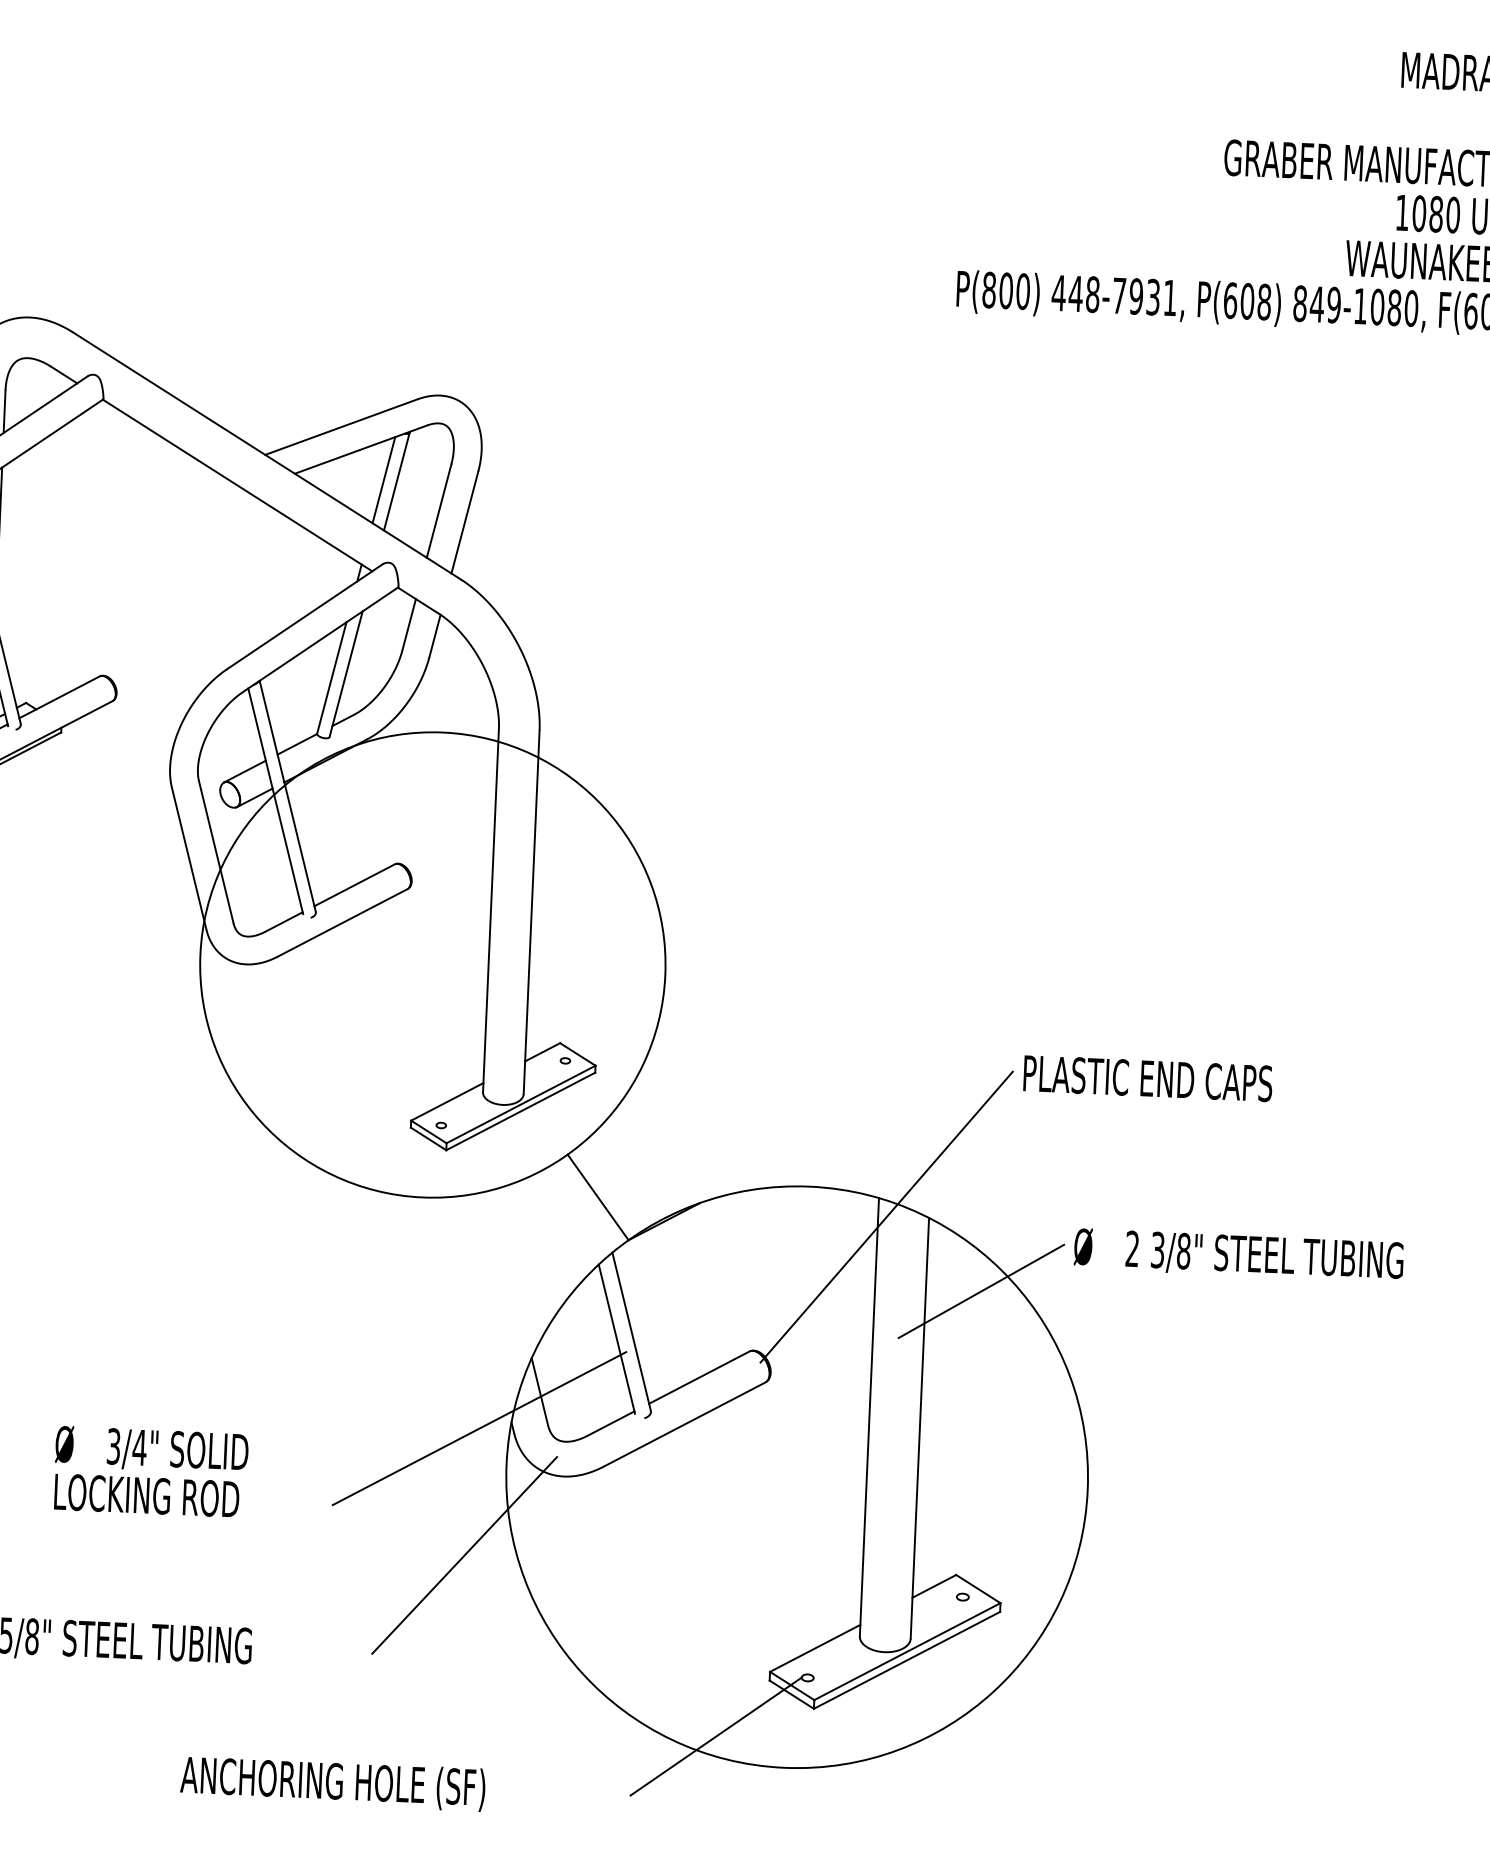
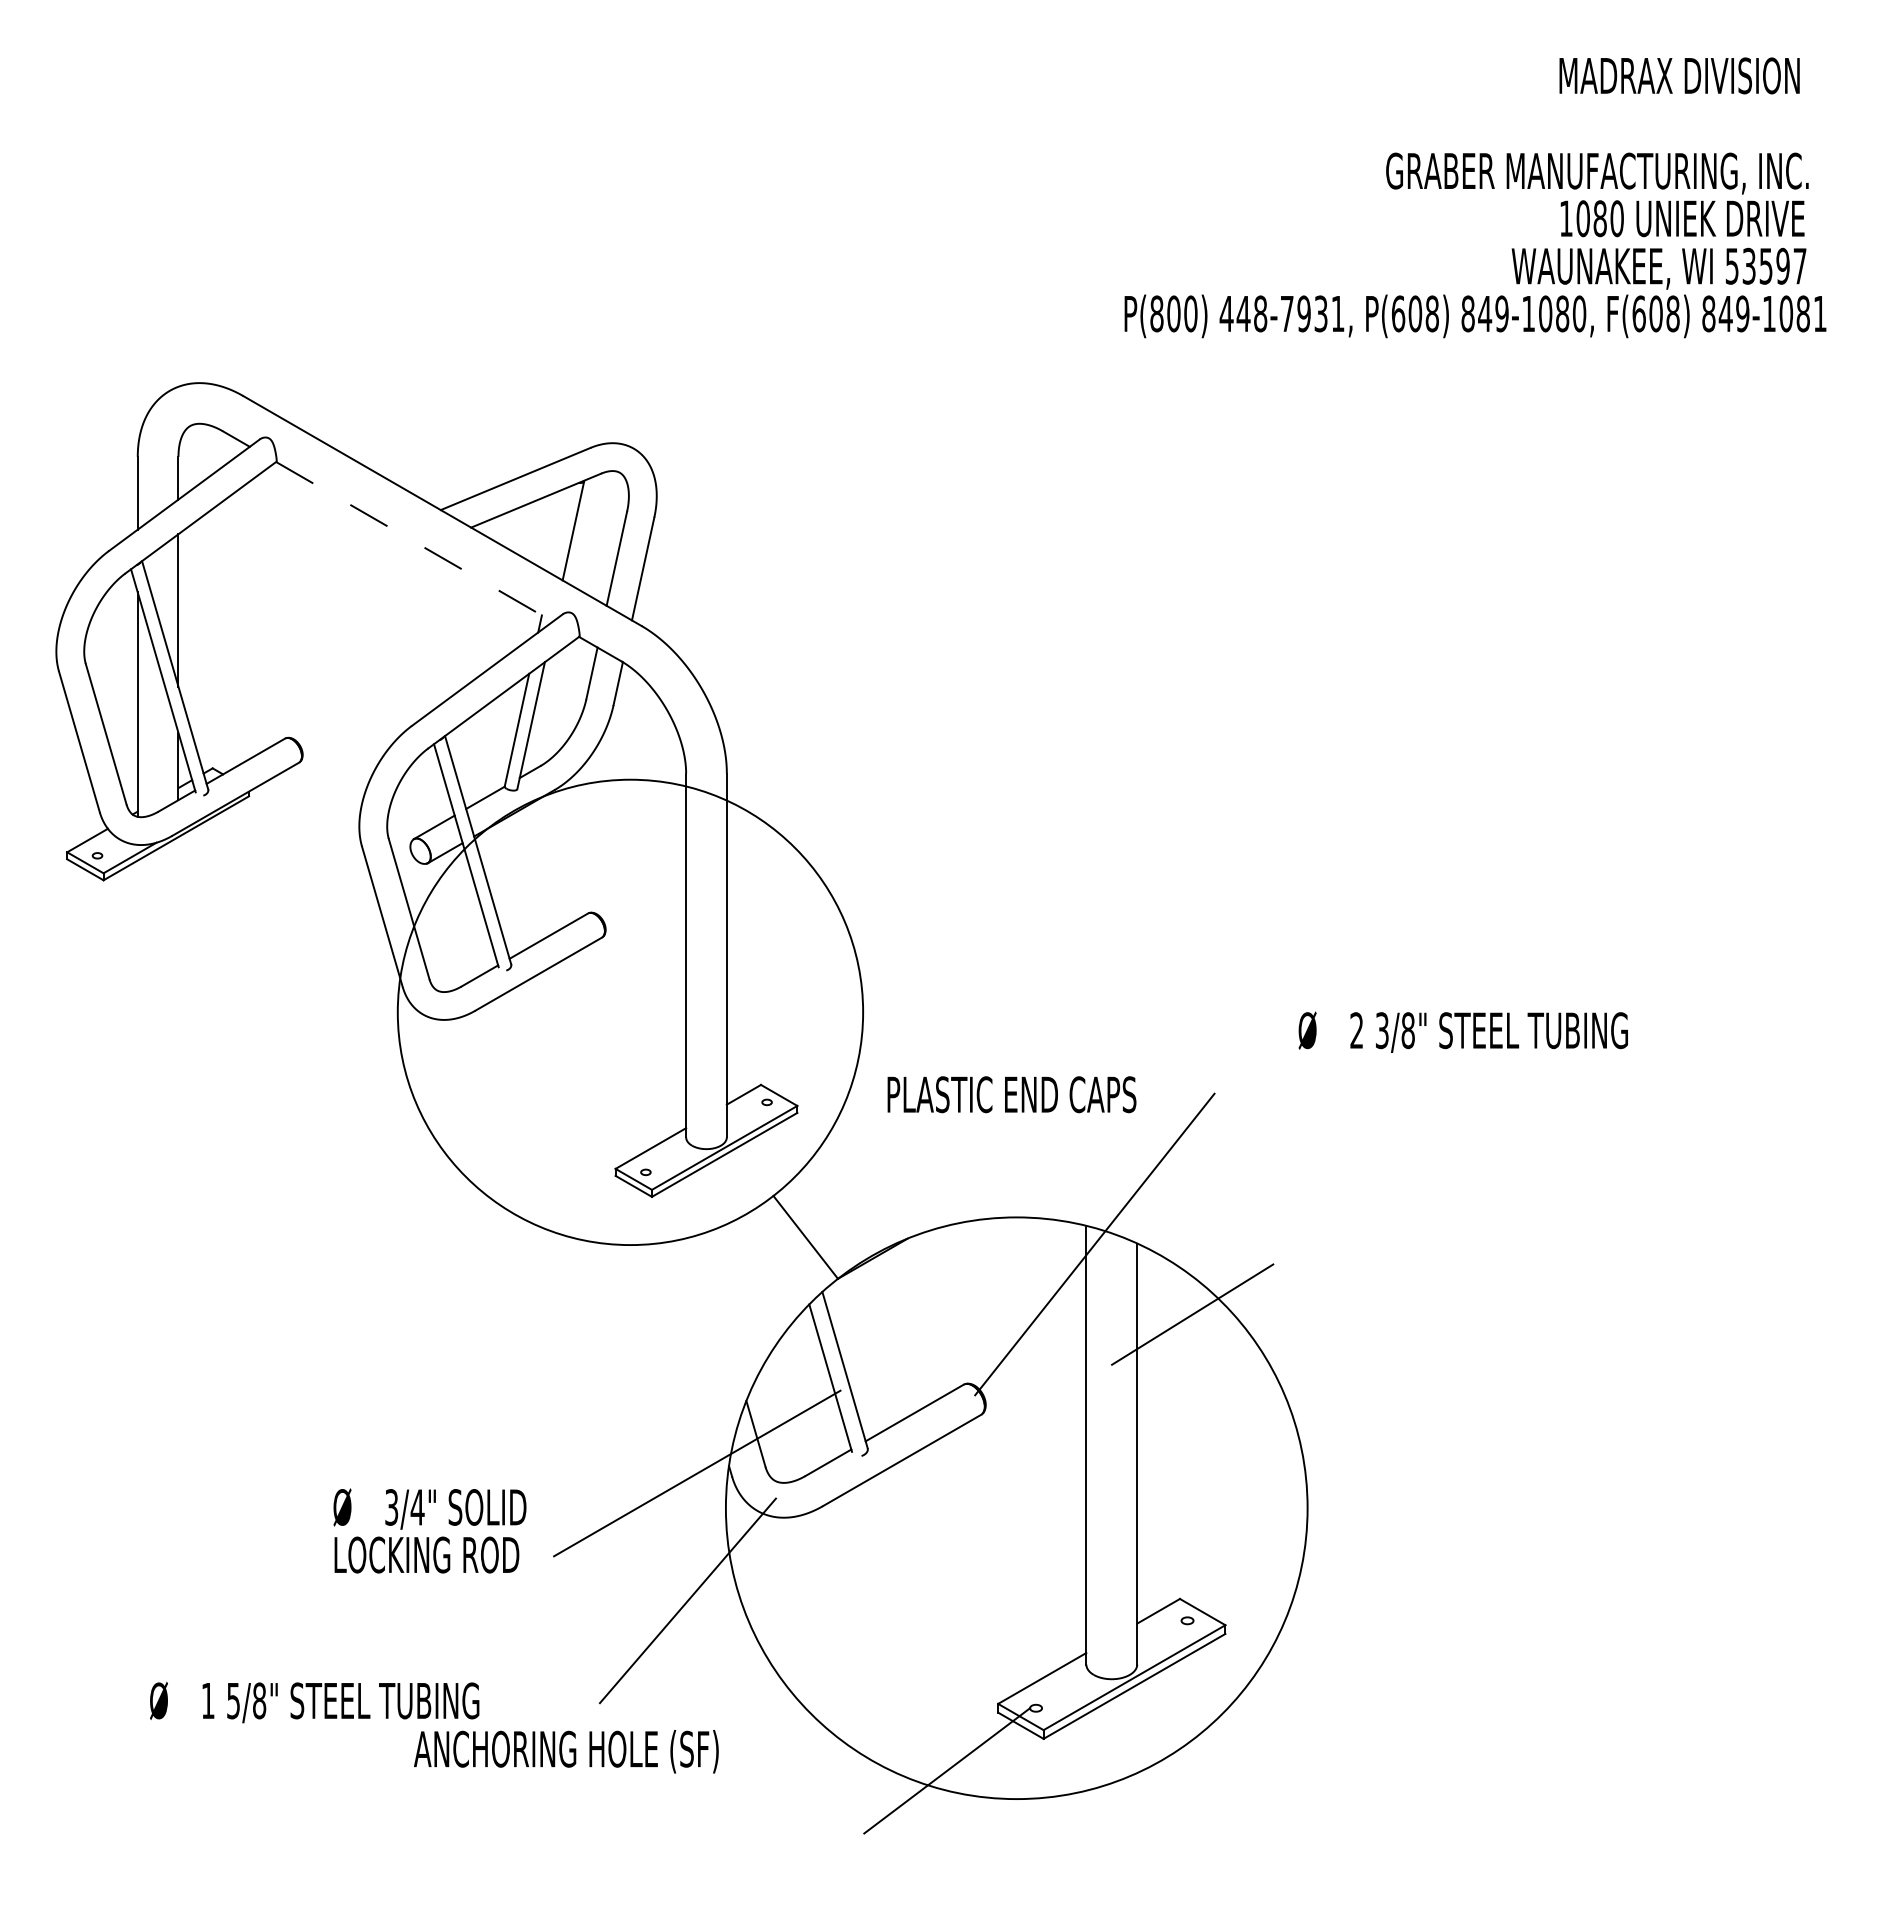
line: (383, 479) -> (559, 529), removed
line: (237, 485) -> (414, 541), solid -> dashed
text: (1147, 1078) -> (1011, 1094), moved
text: (1238, 1254) -> (1462, 1031), moved
text: (150, 1471) -> (429, 1530), moved
text: (333, 1783) -> (566, 1751), moved

